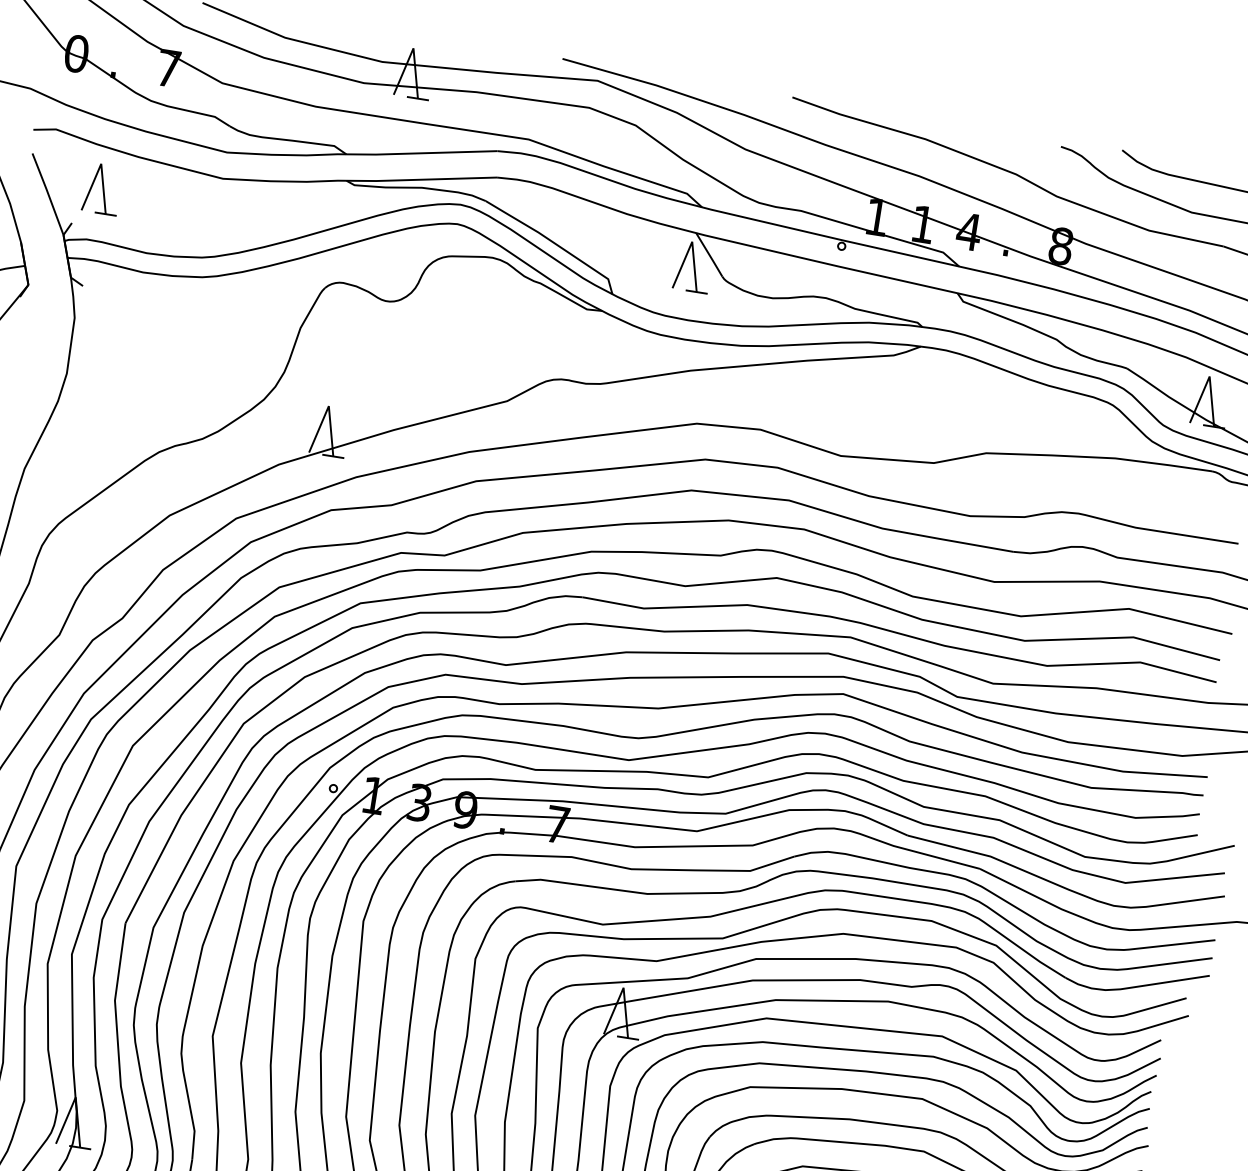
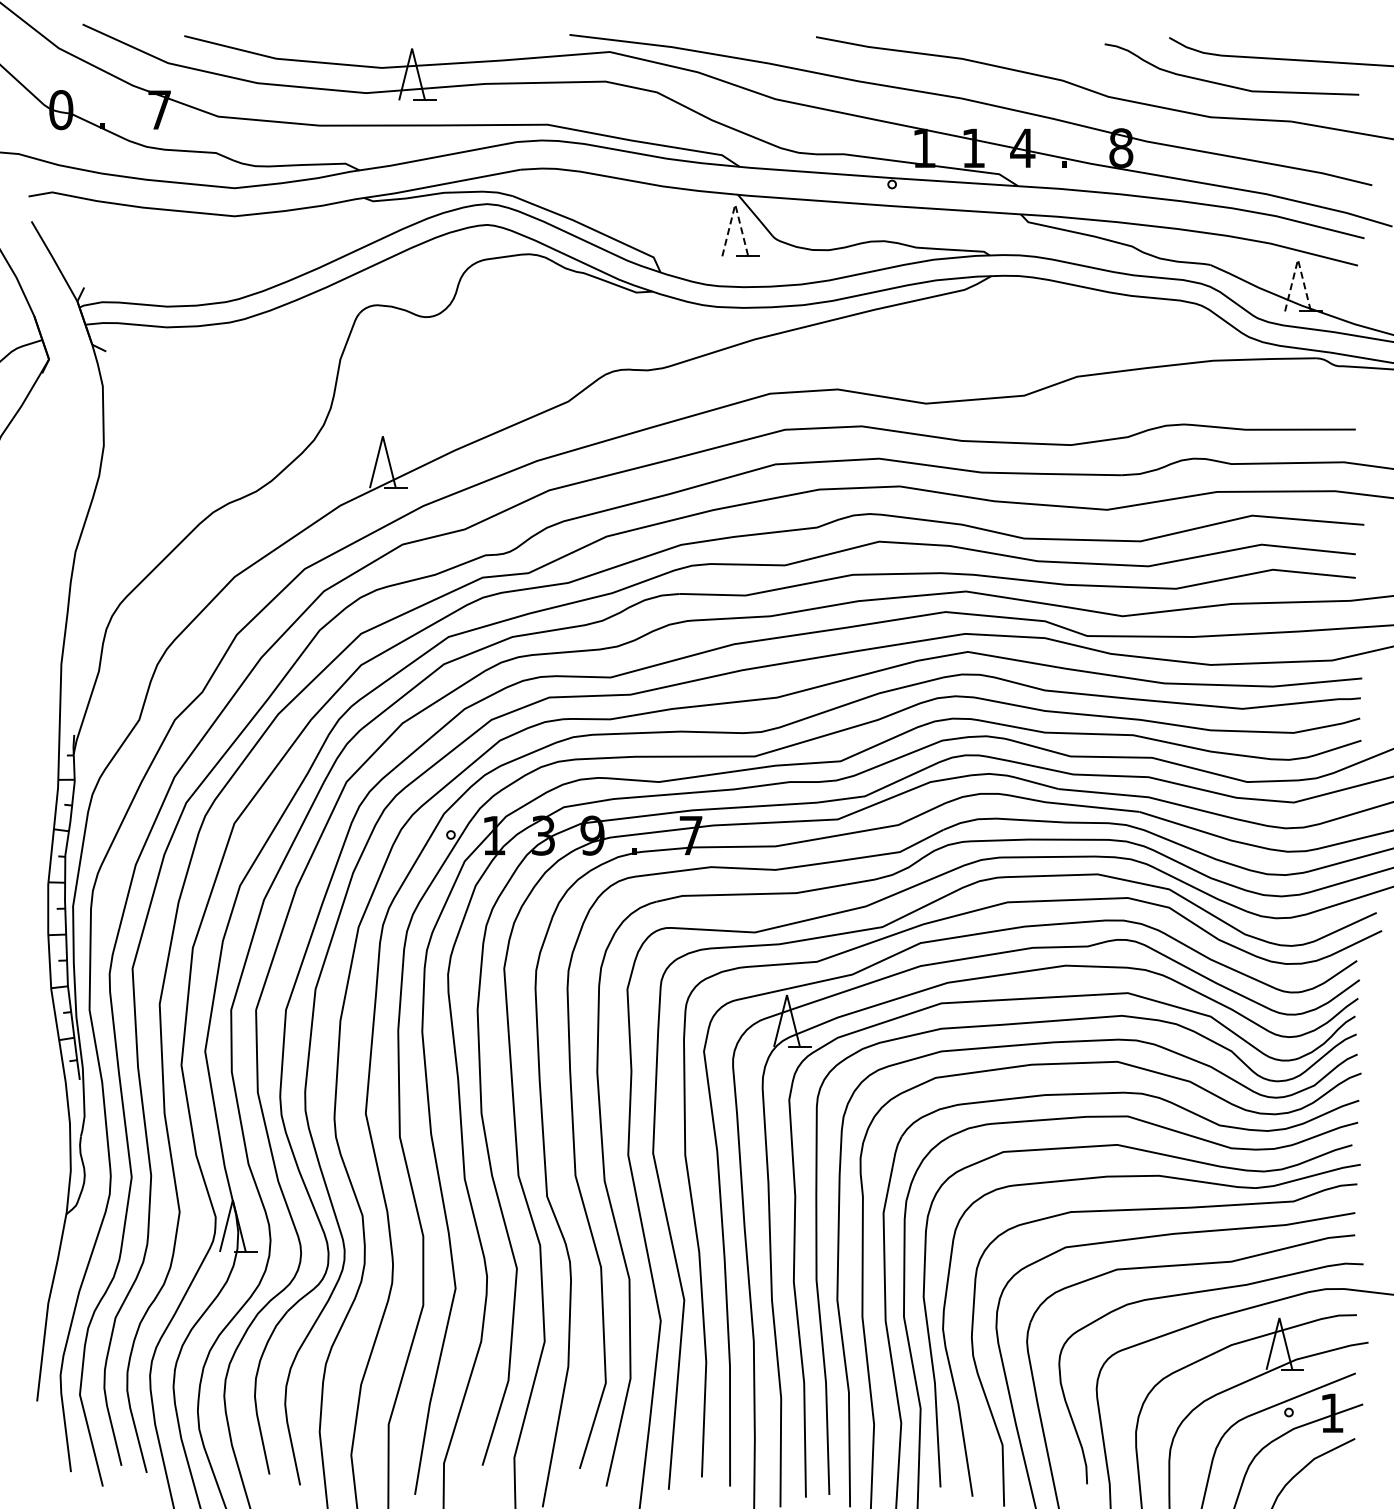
part: (102, 188) -> (110, 246), removed
line: (692, 241) -> (735, 204), solid -> dashed
line: (1210, 376) -> (1298, 259), solid -> dashed

